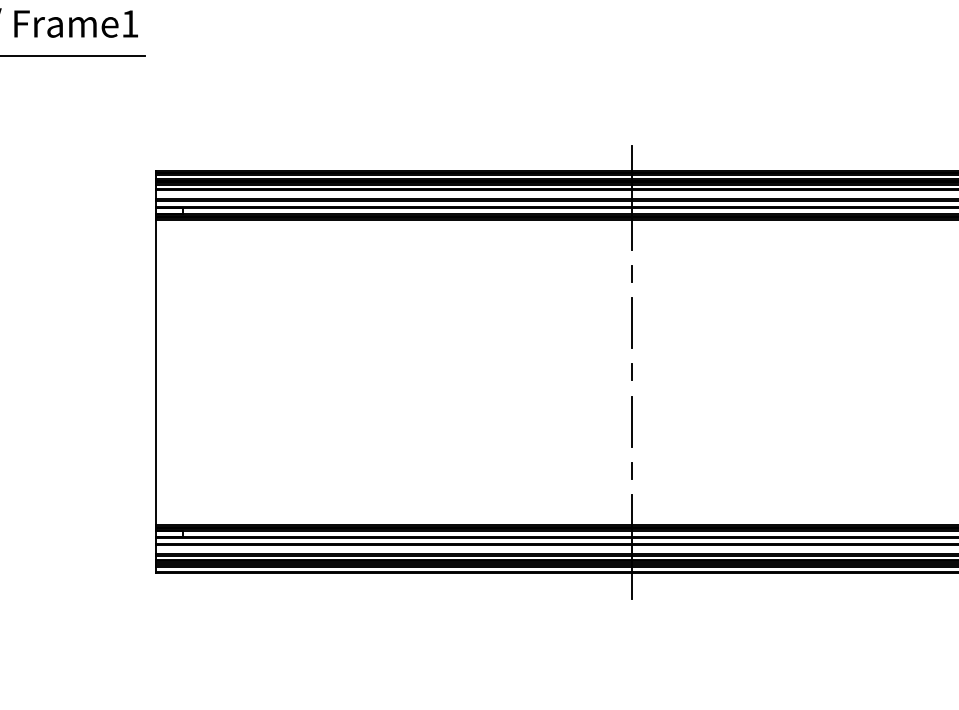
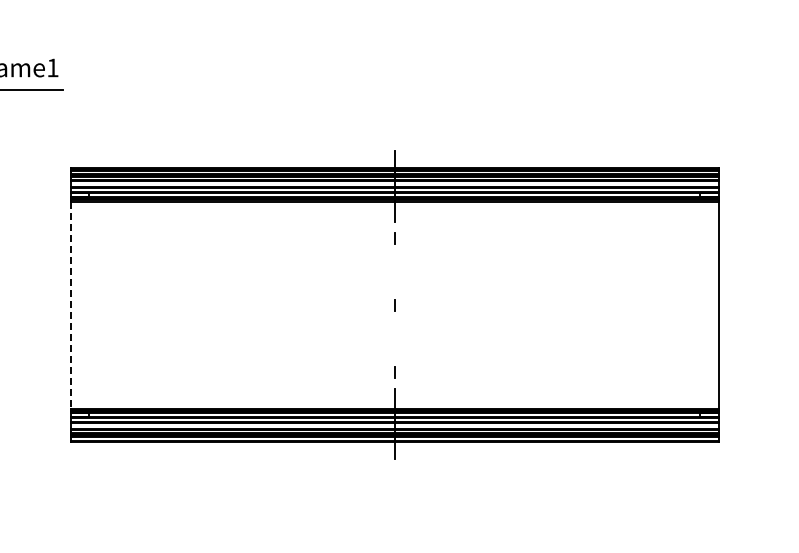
line: (631, 322) -> (394, 271), removed
line: (155, 372) -> (70, 305), solid -> dashed
line: (631, 421) -> (394, 338), removed

